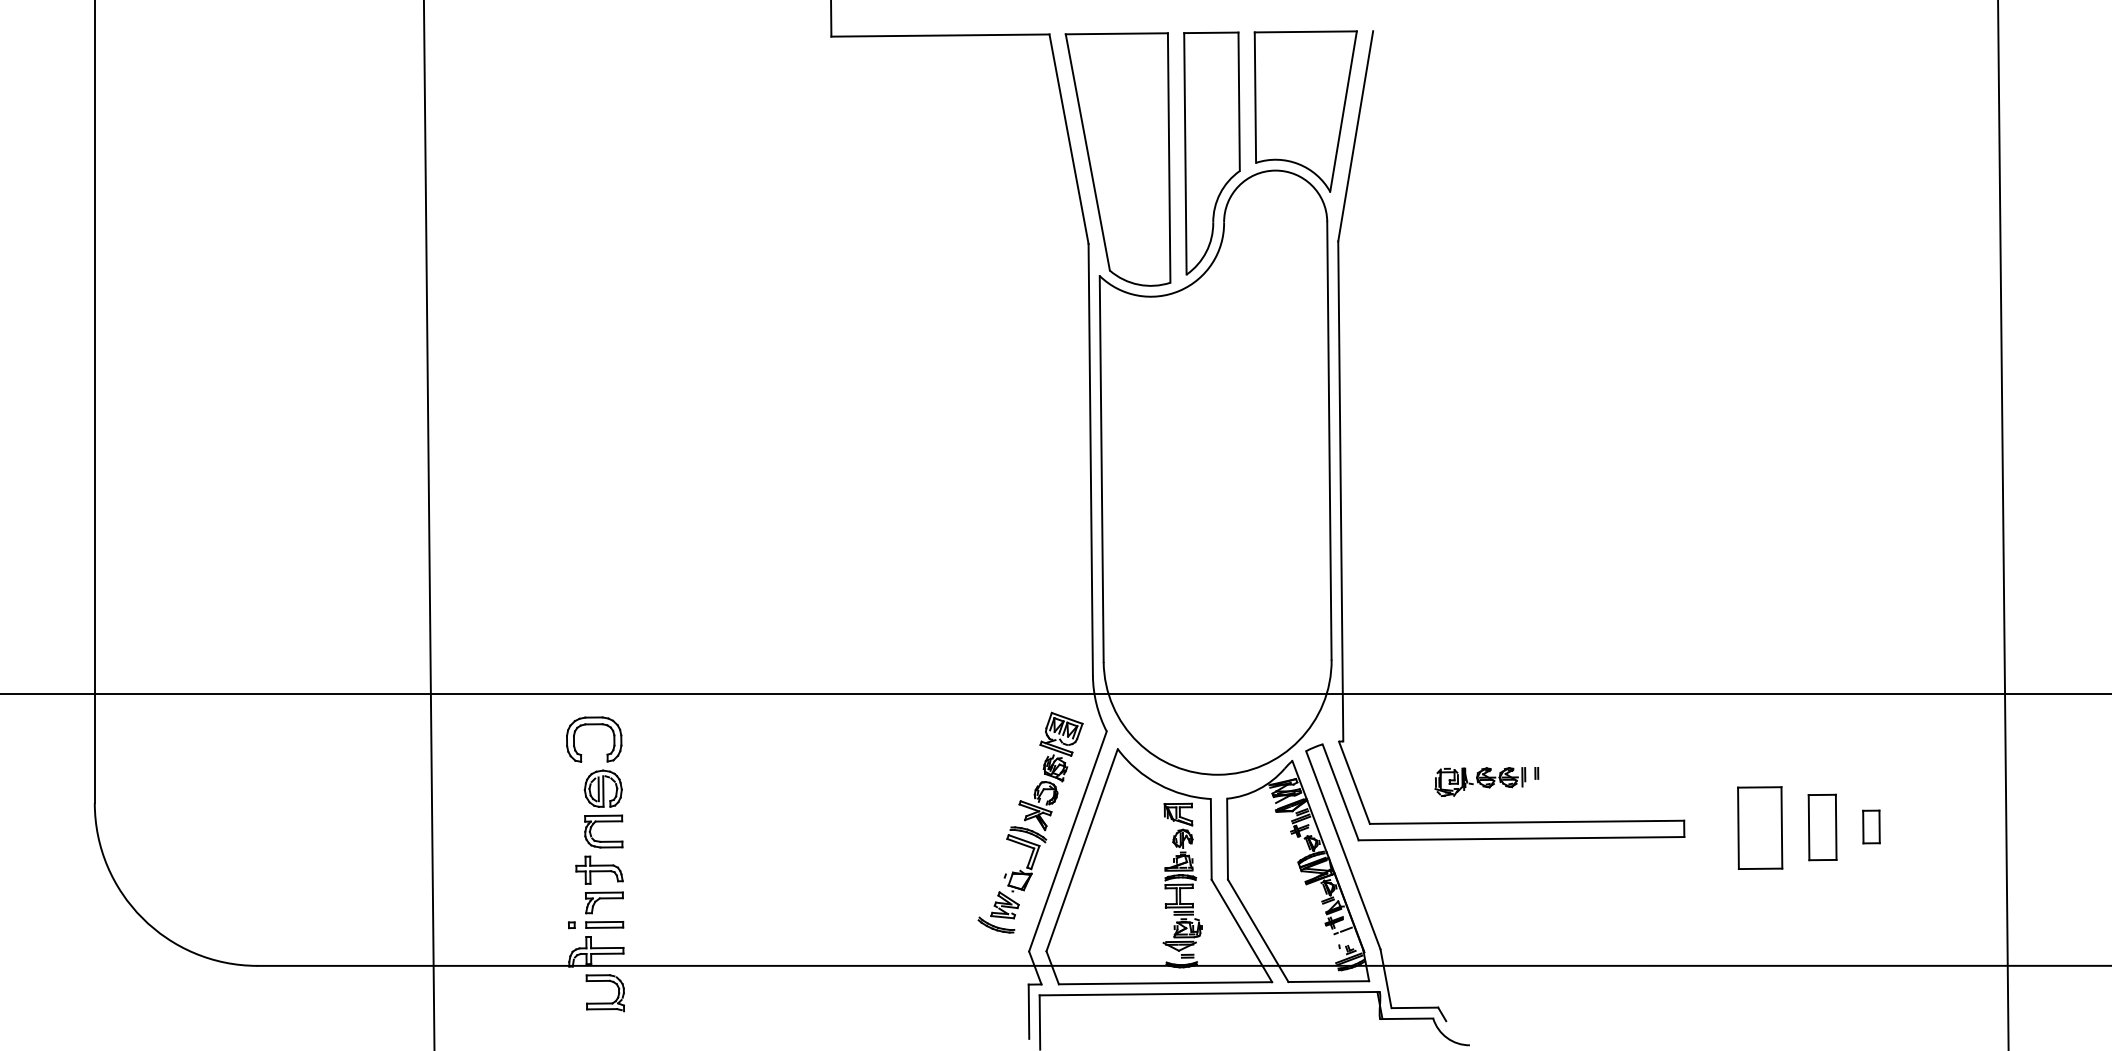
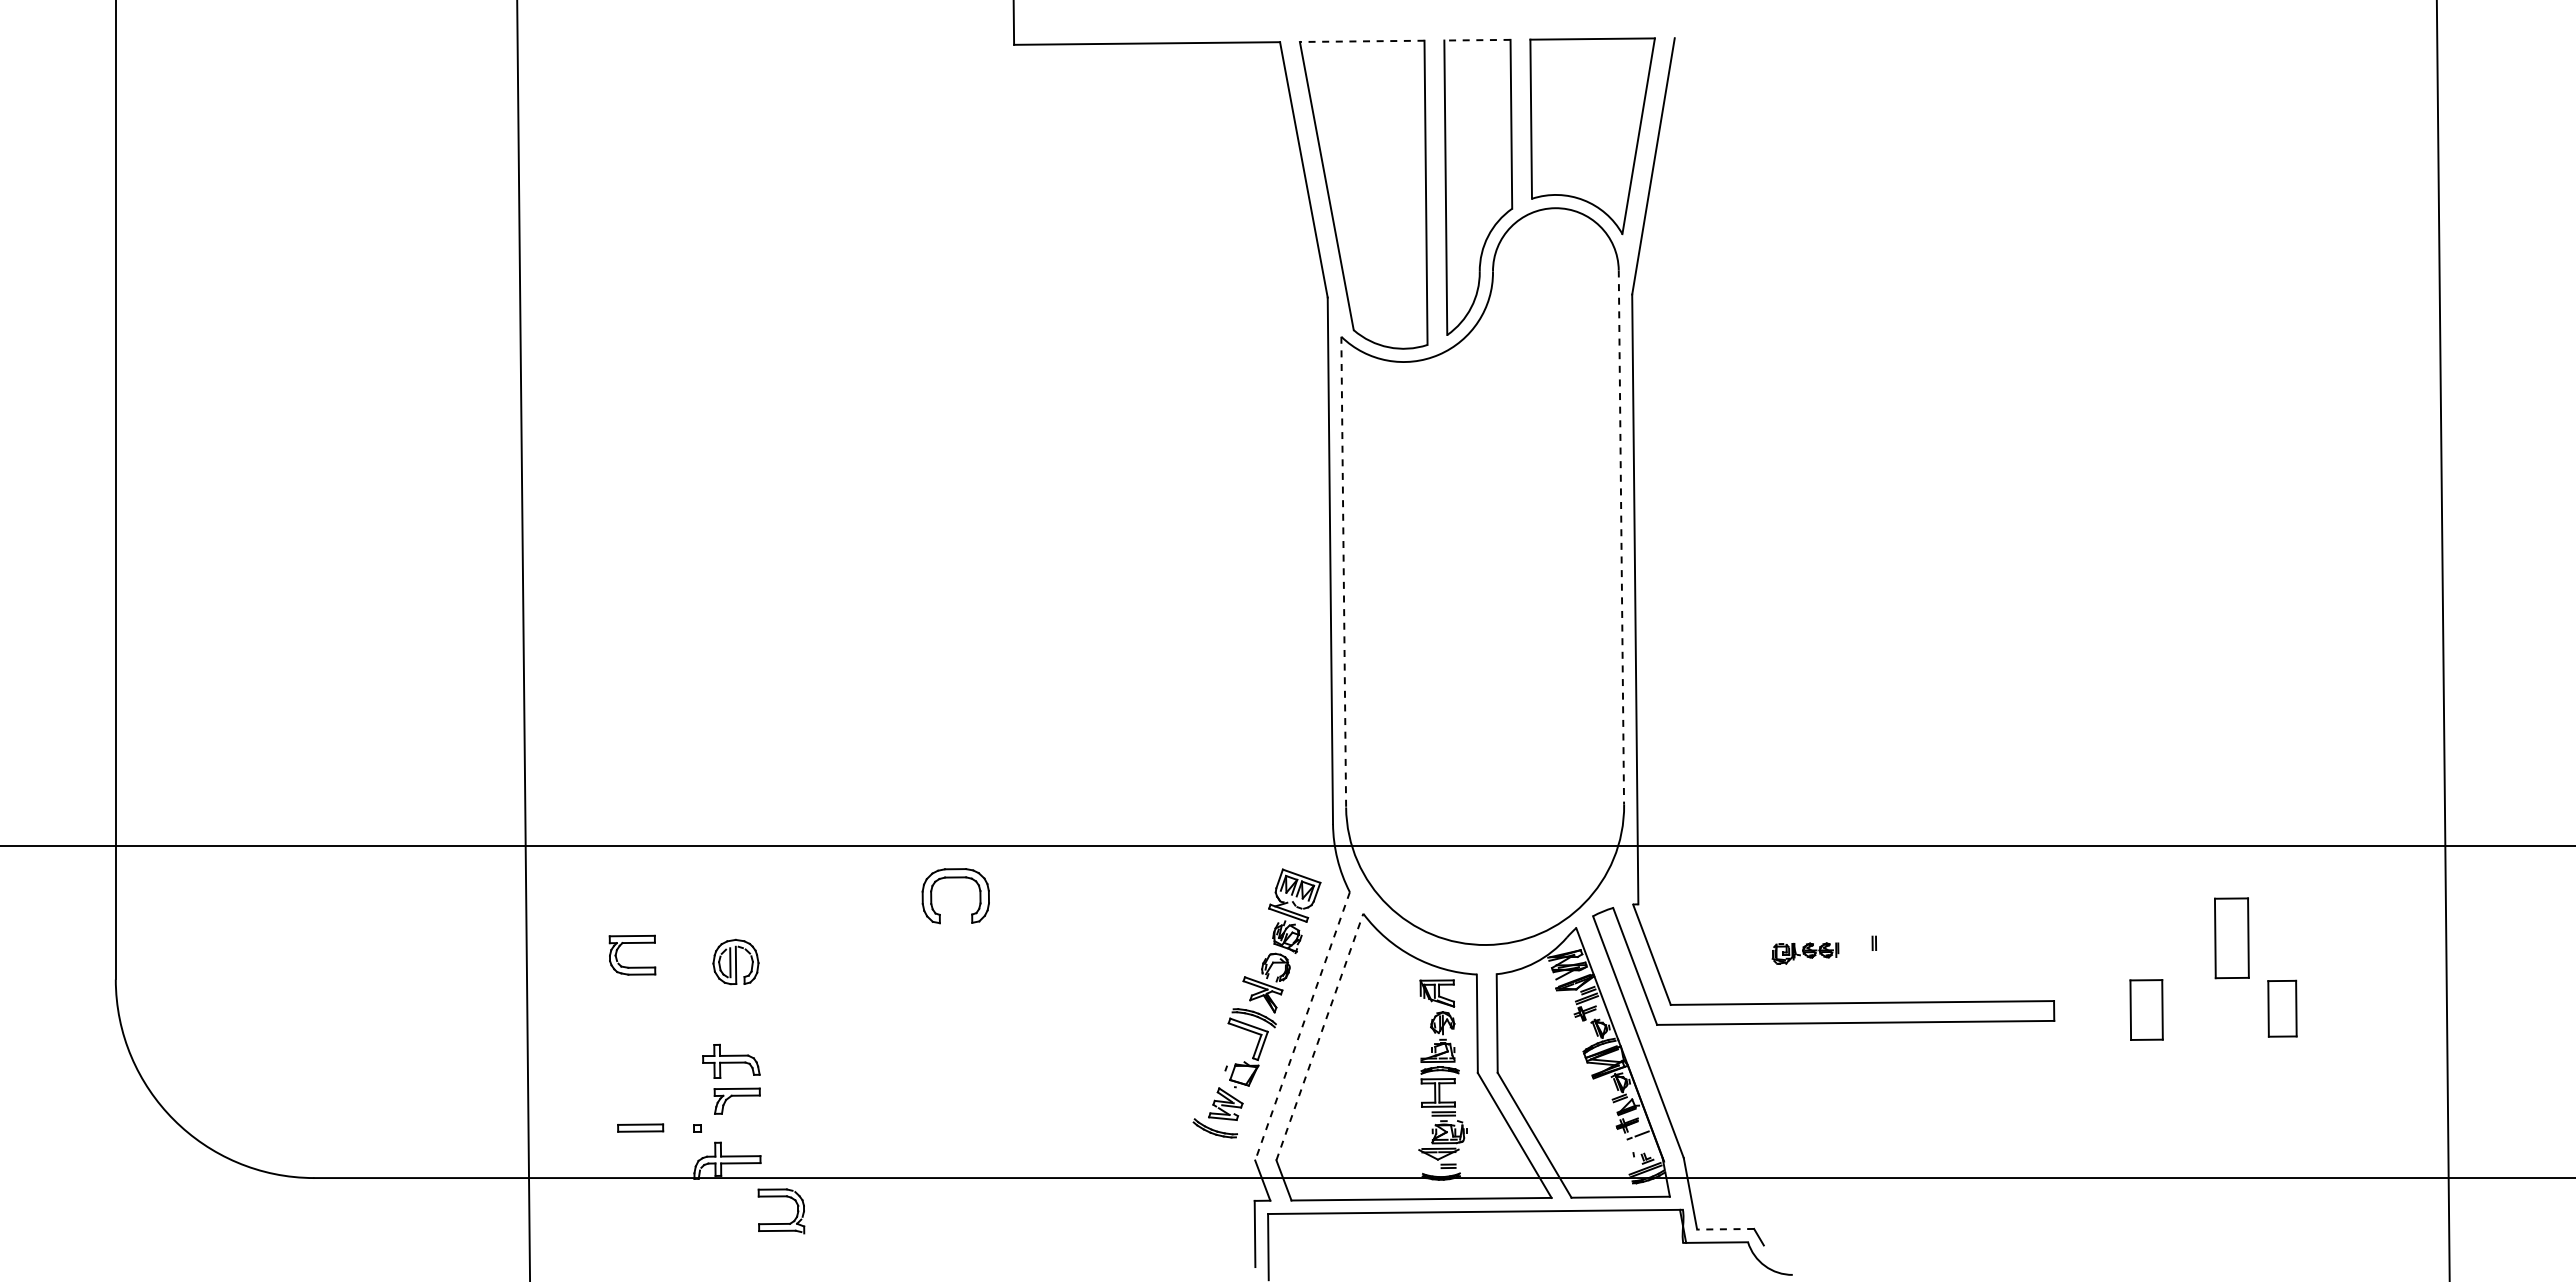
line: (1116, 33) -> (1361, 41), solid -> dashed
line: (1210, 33) -> (1476, 40), solid -> dashed
line: (1329, 441) -> (1621, 538), solid -> dashed
line: (1101, 469) -> (1343, 572), solid -> dashed
part: (593, 725) -> (955, 878), moved
part: (1480, 781) -> (1805, 953), size x0.6
part: (603, 821) -> (632, 943), moved
part: (1871, 826) -> (2282, 1008), size x1.4
part: (1759, 827) -> (2146, 1009), size x0.6
part: (1822, 827) -> (2231, 938), moved
line: (1067, 841) -> (1302, 1026), solid -> dashed
line: (1081, 850) -> (1319, 1037), solid -> dashed
part: (604, 924) -> (640, 1127), moved
part: (605, 1003) -> (781, 1223), moved
line: (1414, 1008) -> (1725, 1229), solid -> dashed

